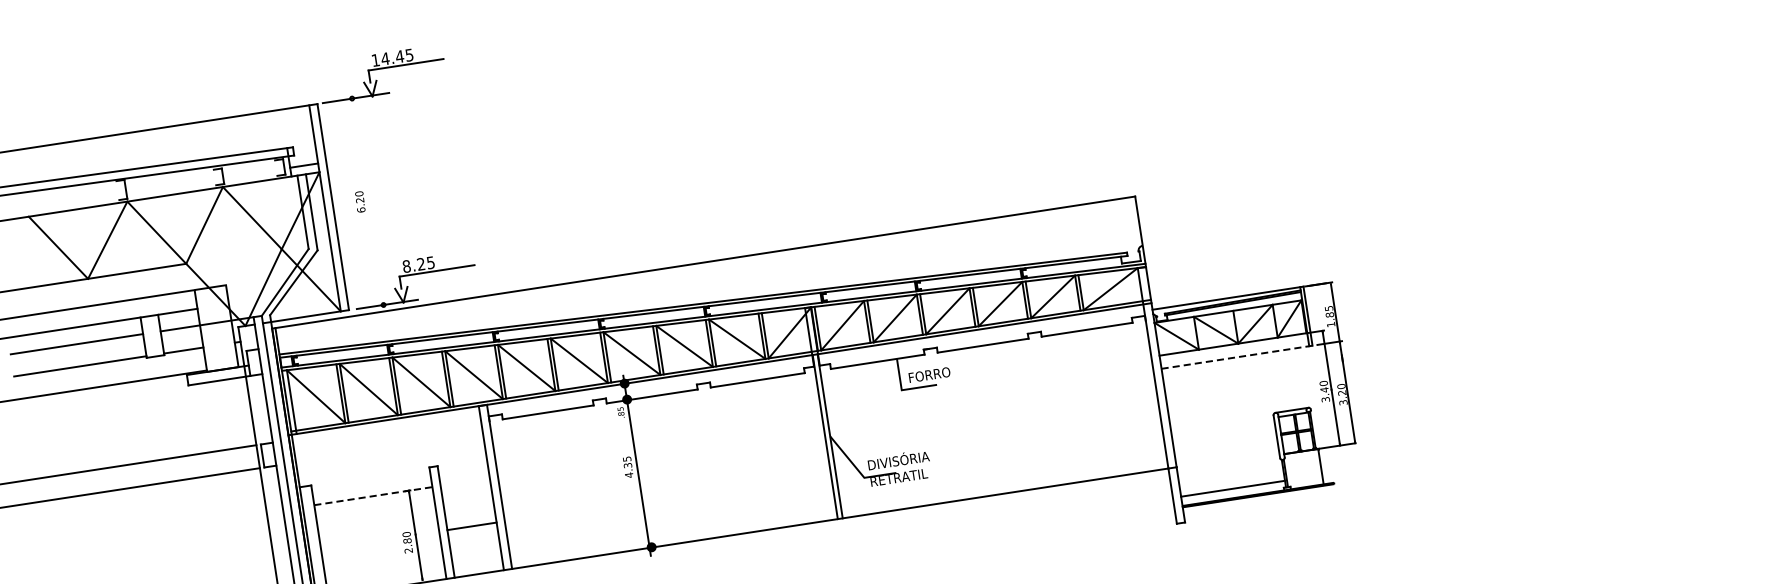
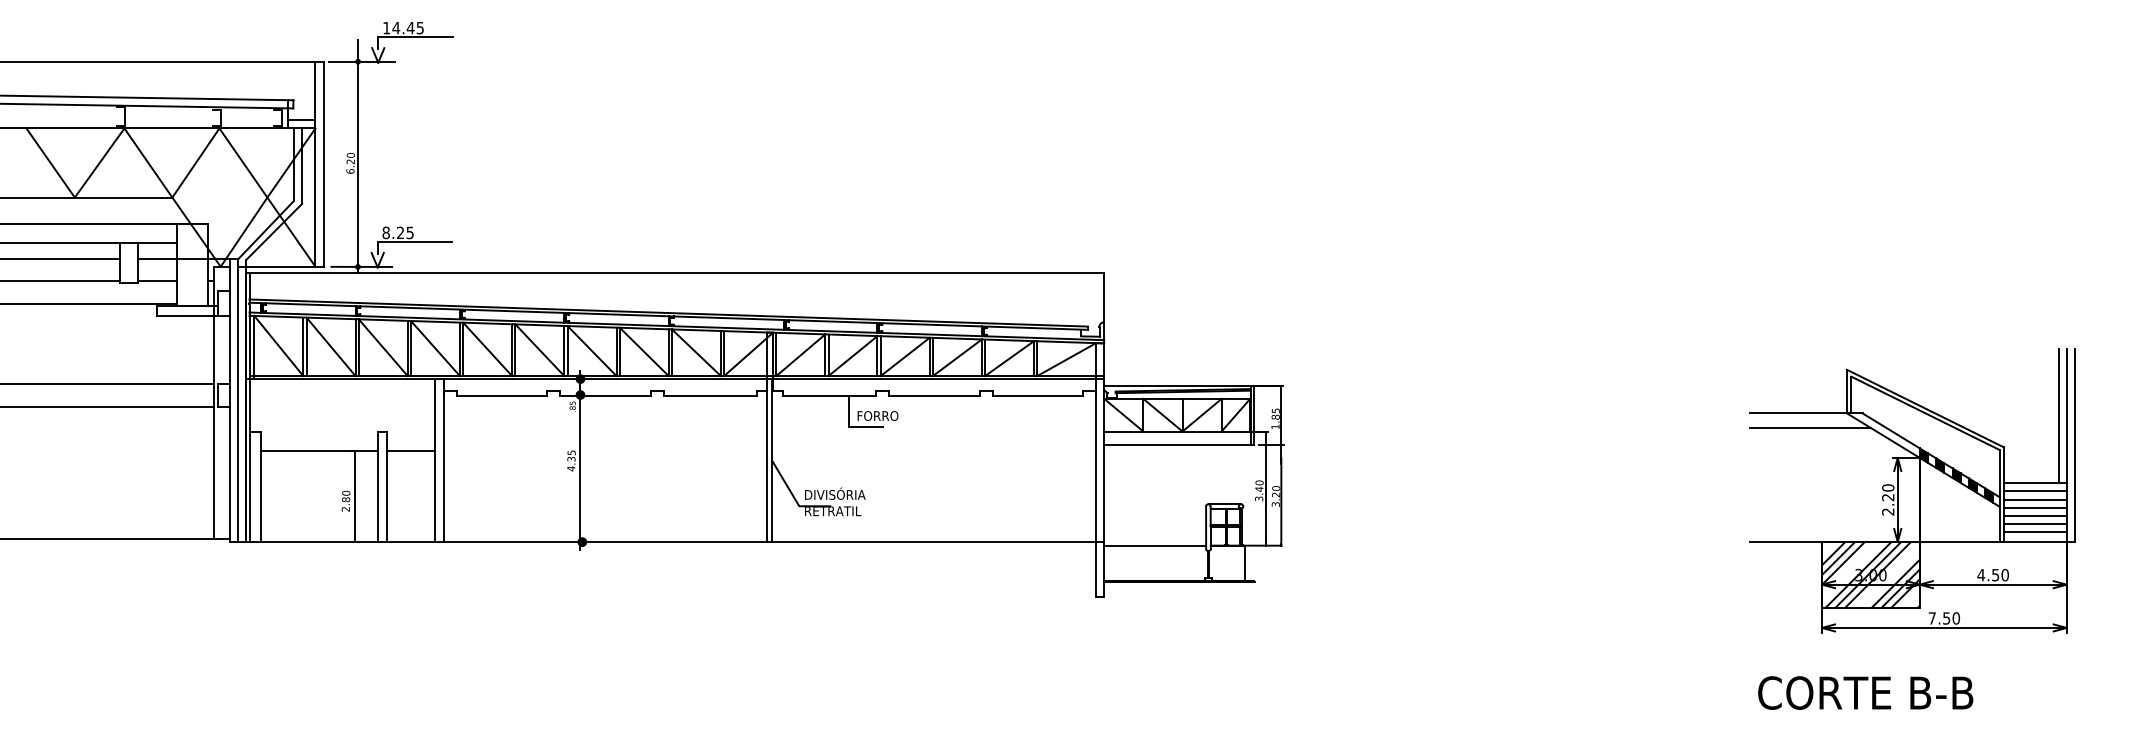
line: (367, 193) -> (358, 156), added
line: (1237, 357) -> (1179, 444), dashed -> solid
line: (1232, 488) -> (1155, 545), moved
line: (373, 496) -> (319, 451), dashed -> solid
line: (471, 526) -> (410, 451), moved

